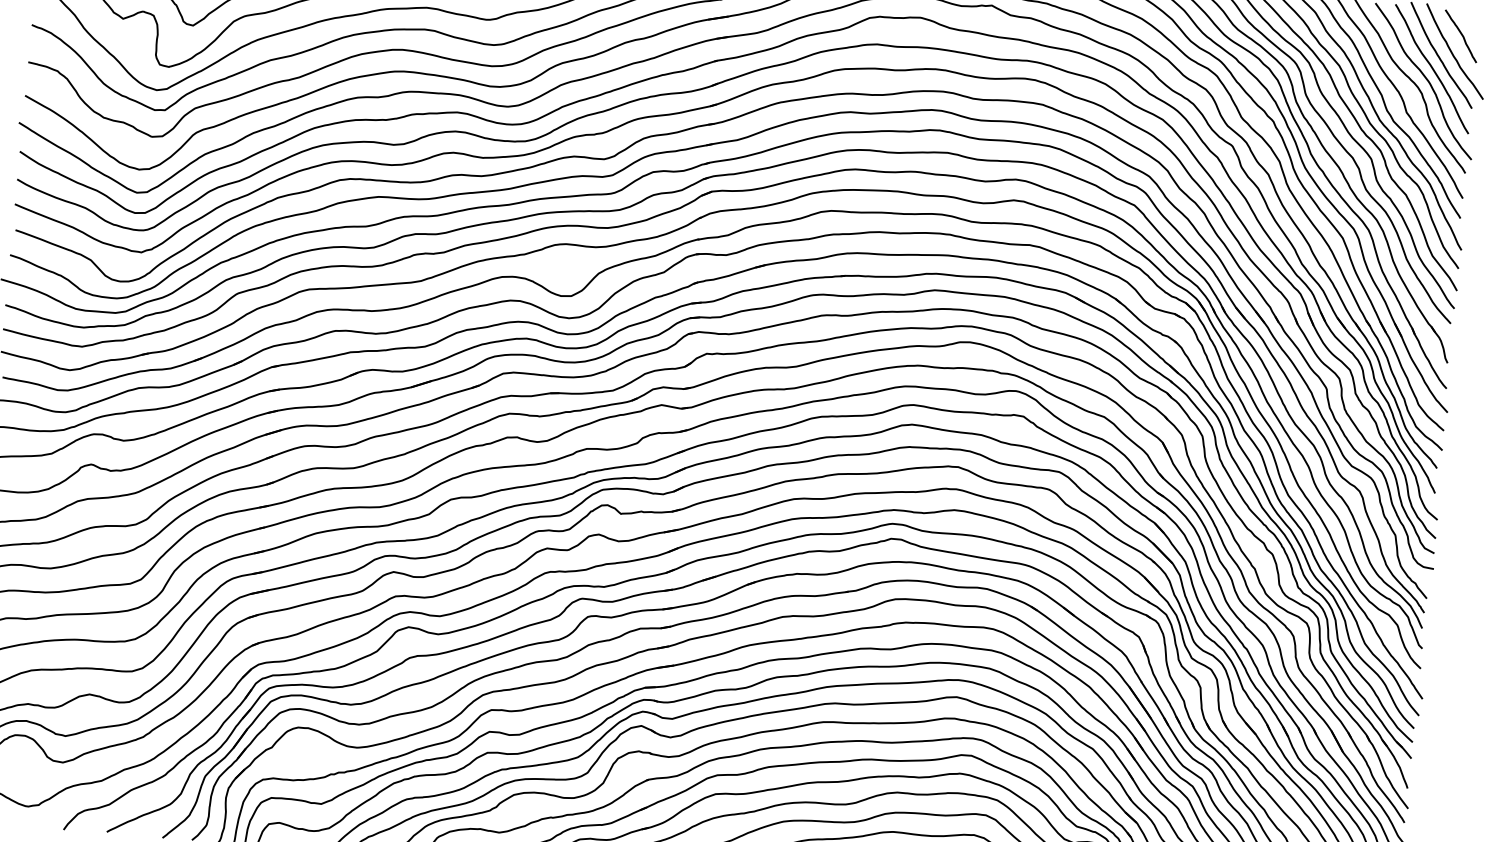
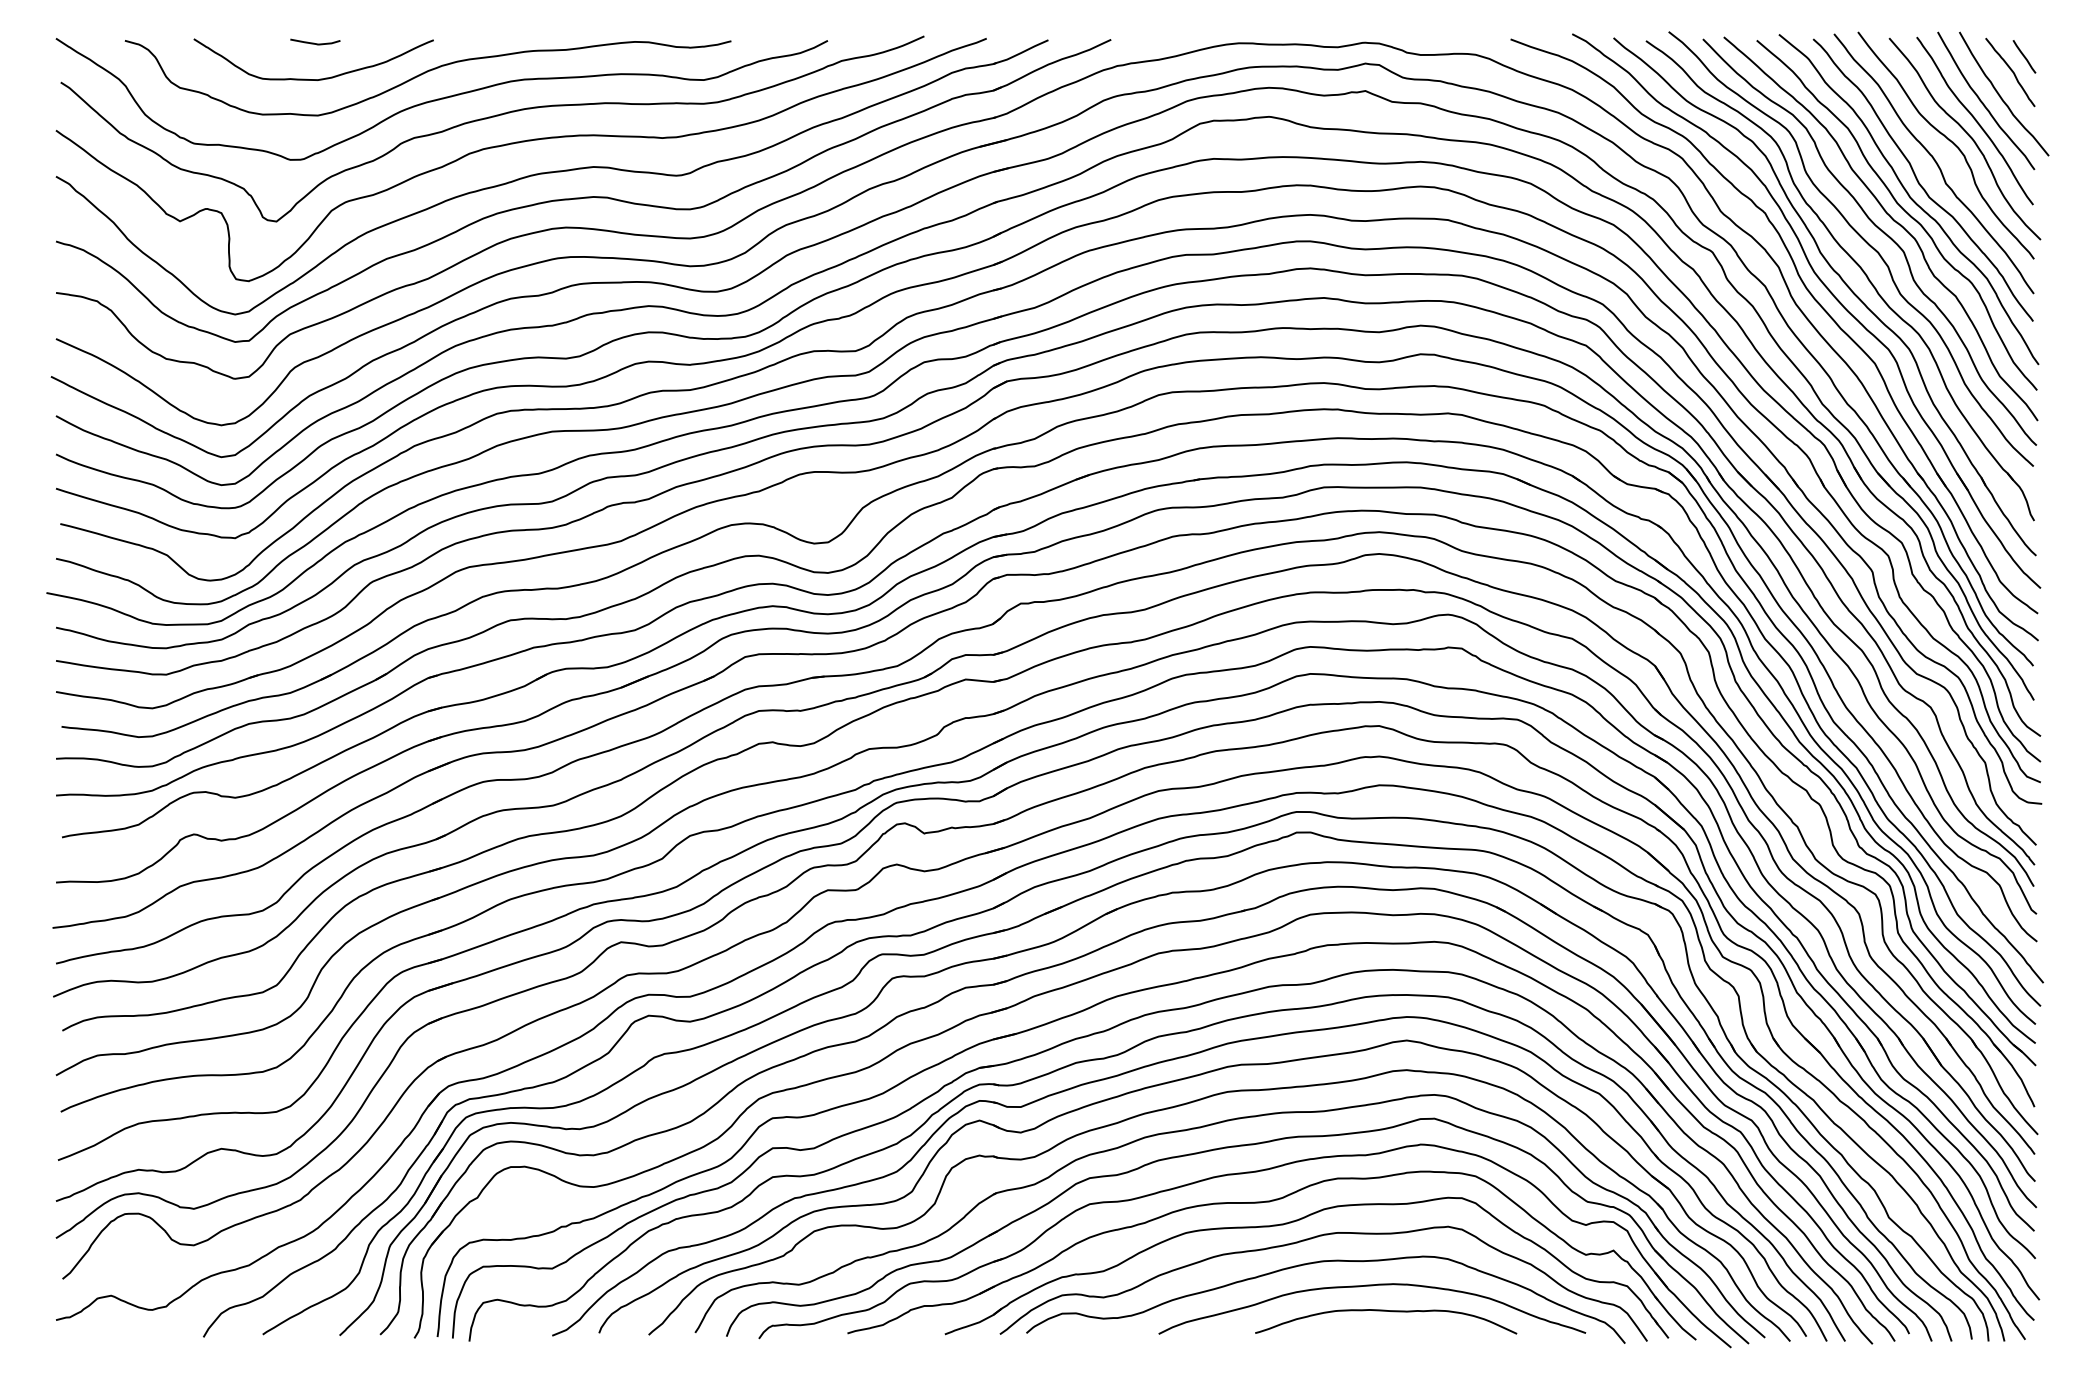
line: (1472, 25) -> (2024, 56), added

